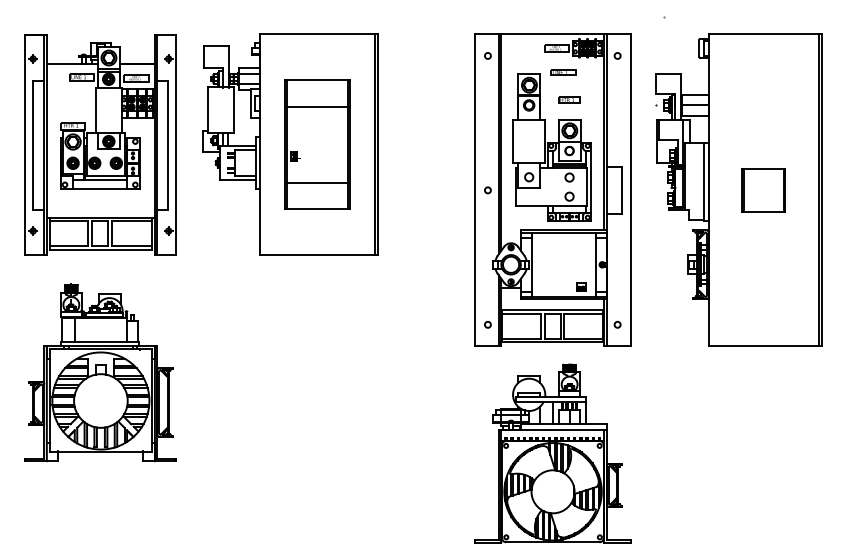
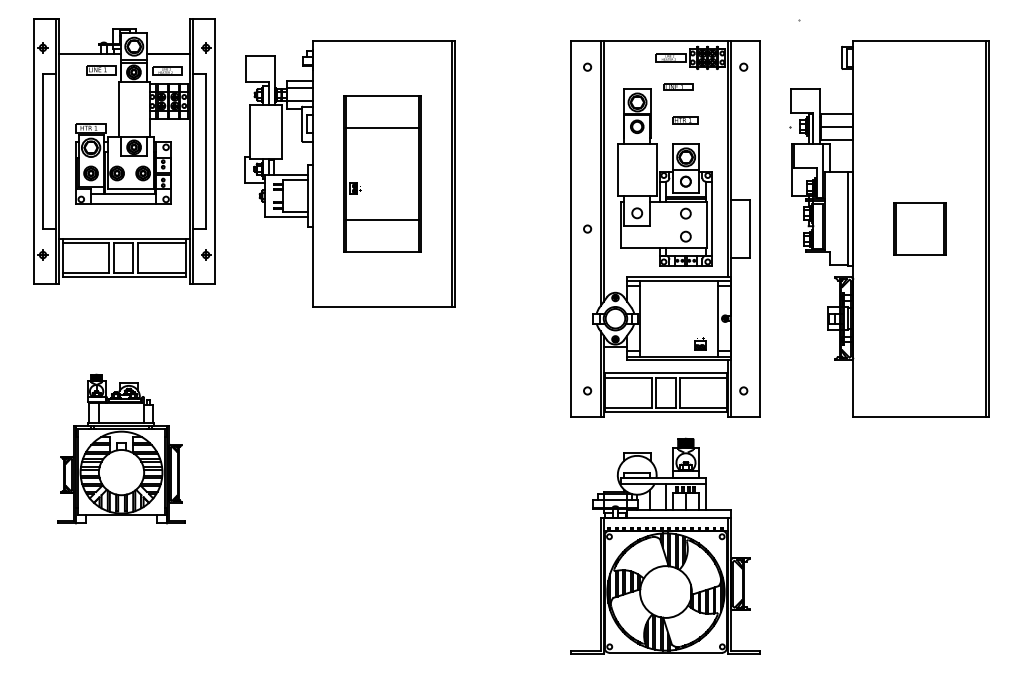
part: (100, 145) -> (124, 151), moved
part: (100, 372) -> (121, 448), size x0.7

